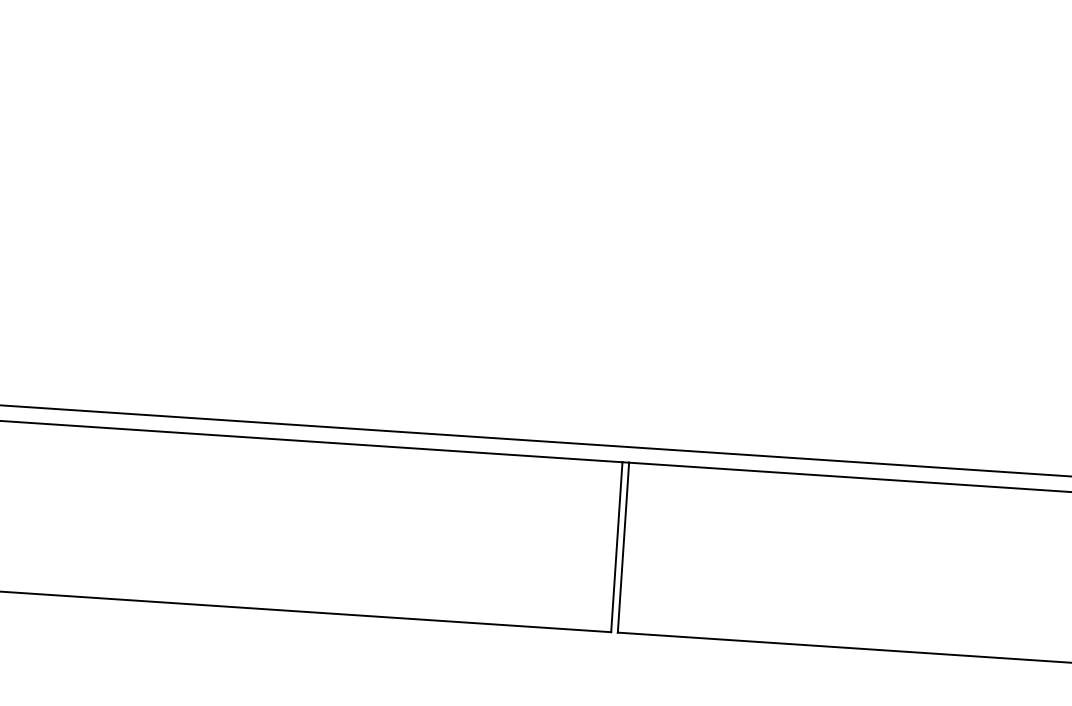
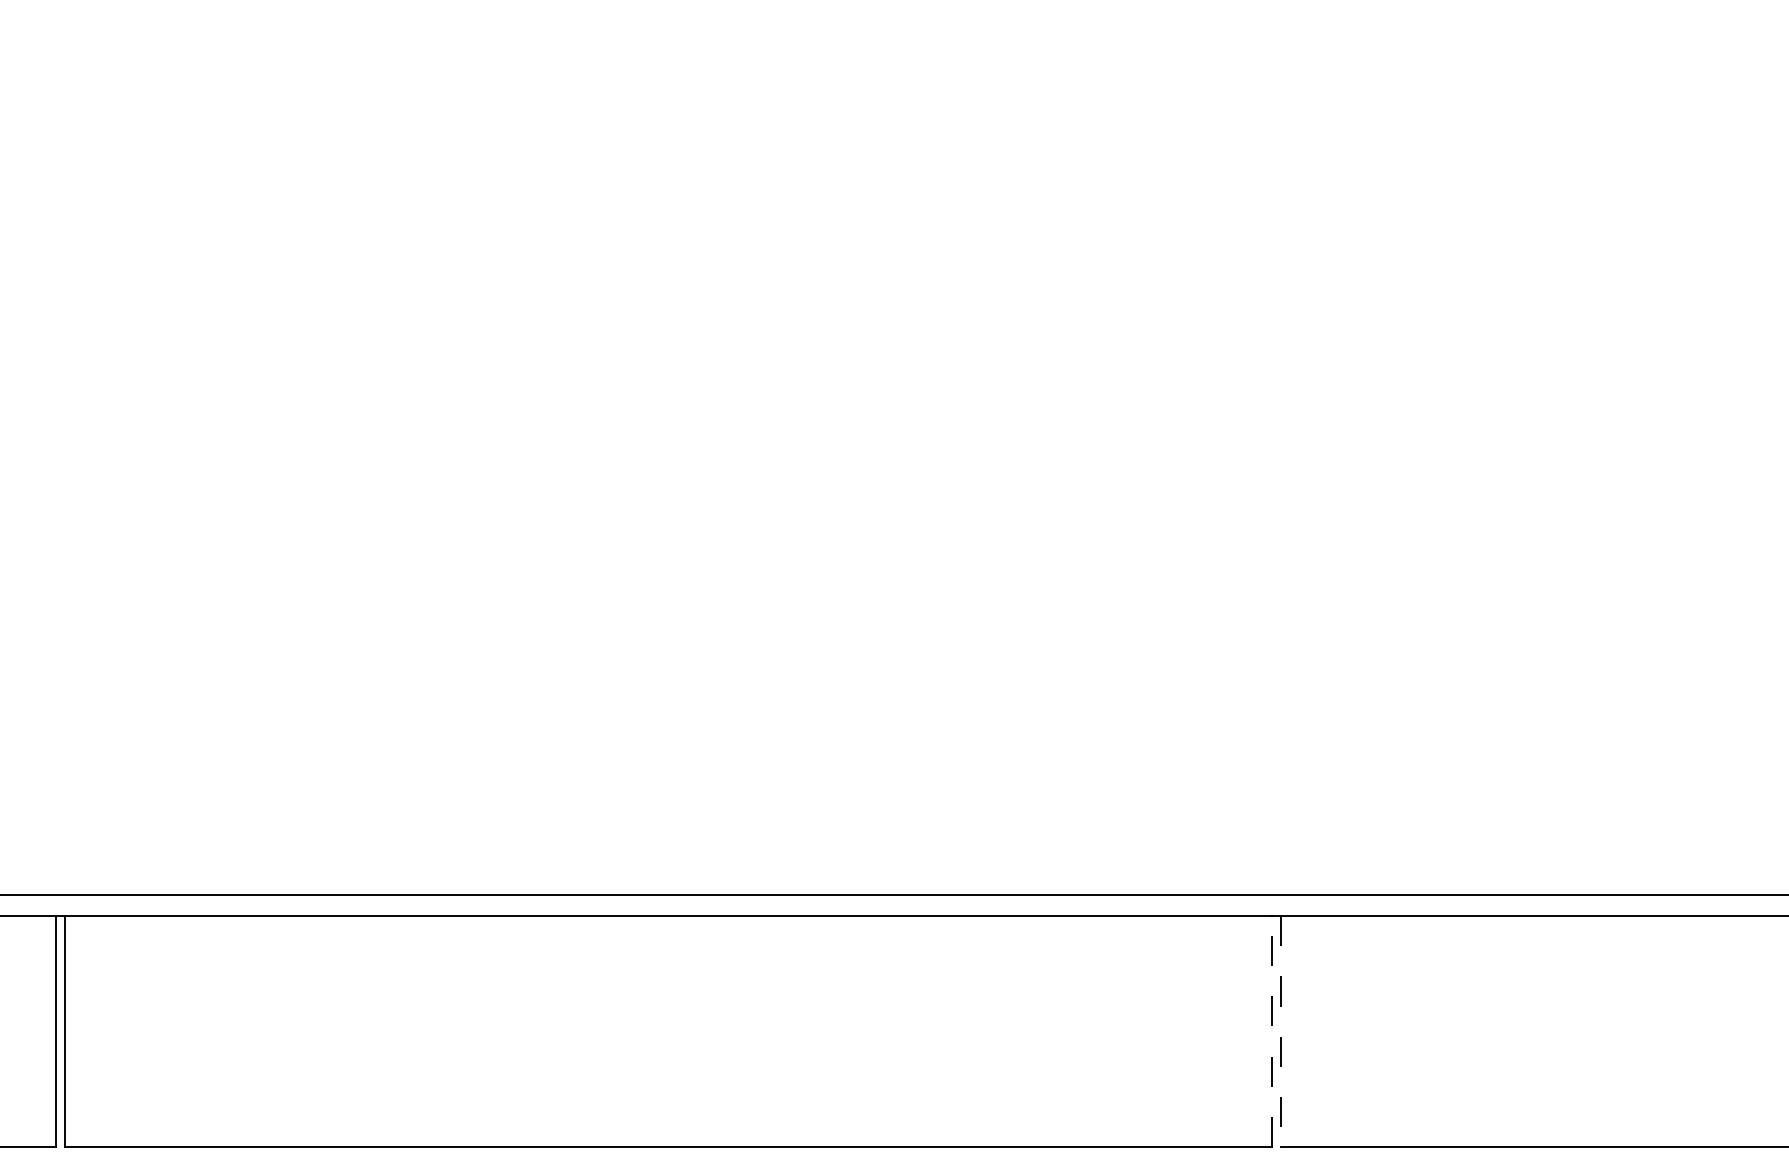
line: (616, 547) -> (1271, 1031), solid -> dashed
line: (623, 547) -> (1280, 1031), solid -> dashed

